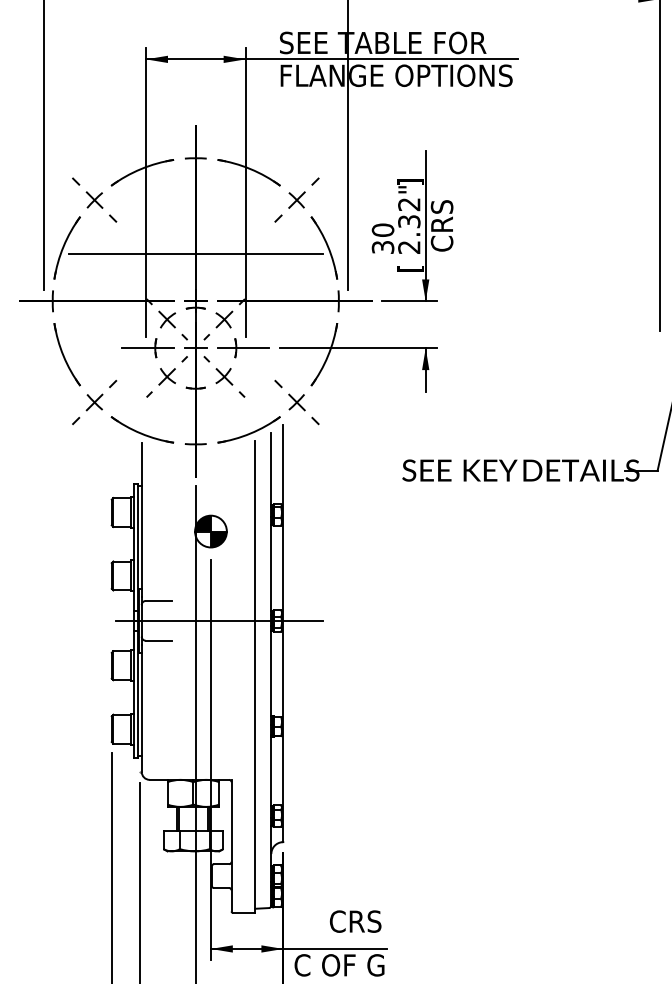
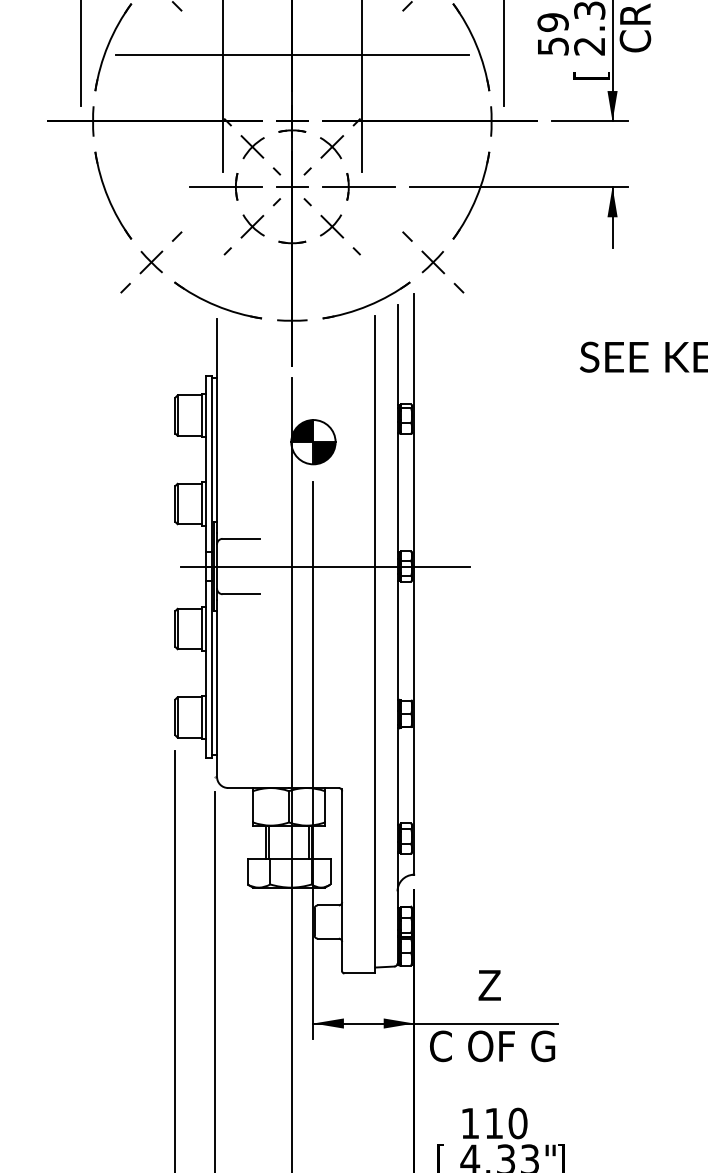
text: (382, 238) -> (552, 33), 30 -> 59
text: (355, 921) -> (514, 985), CRS -> Z

